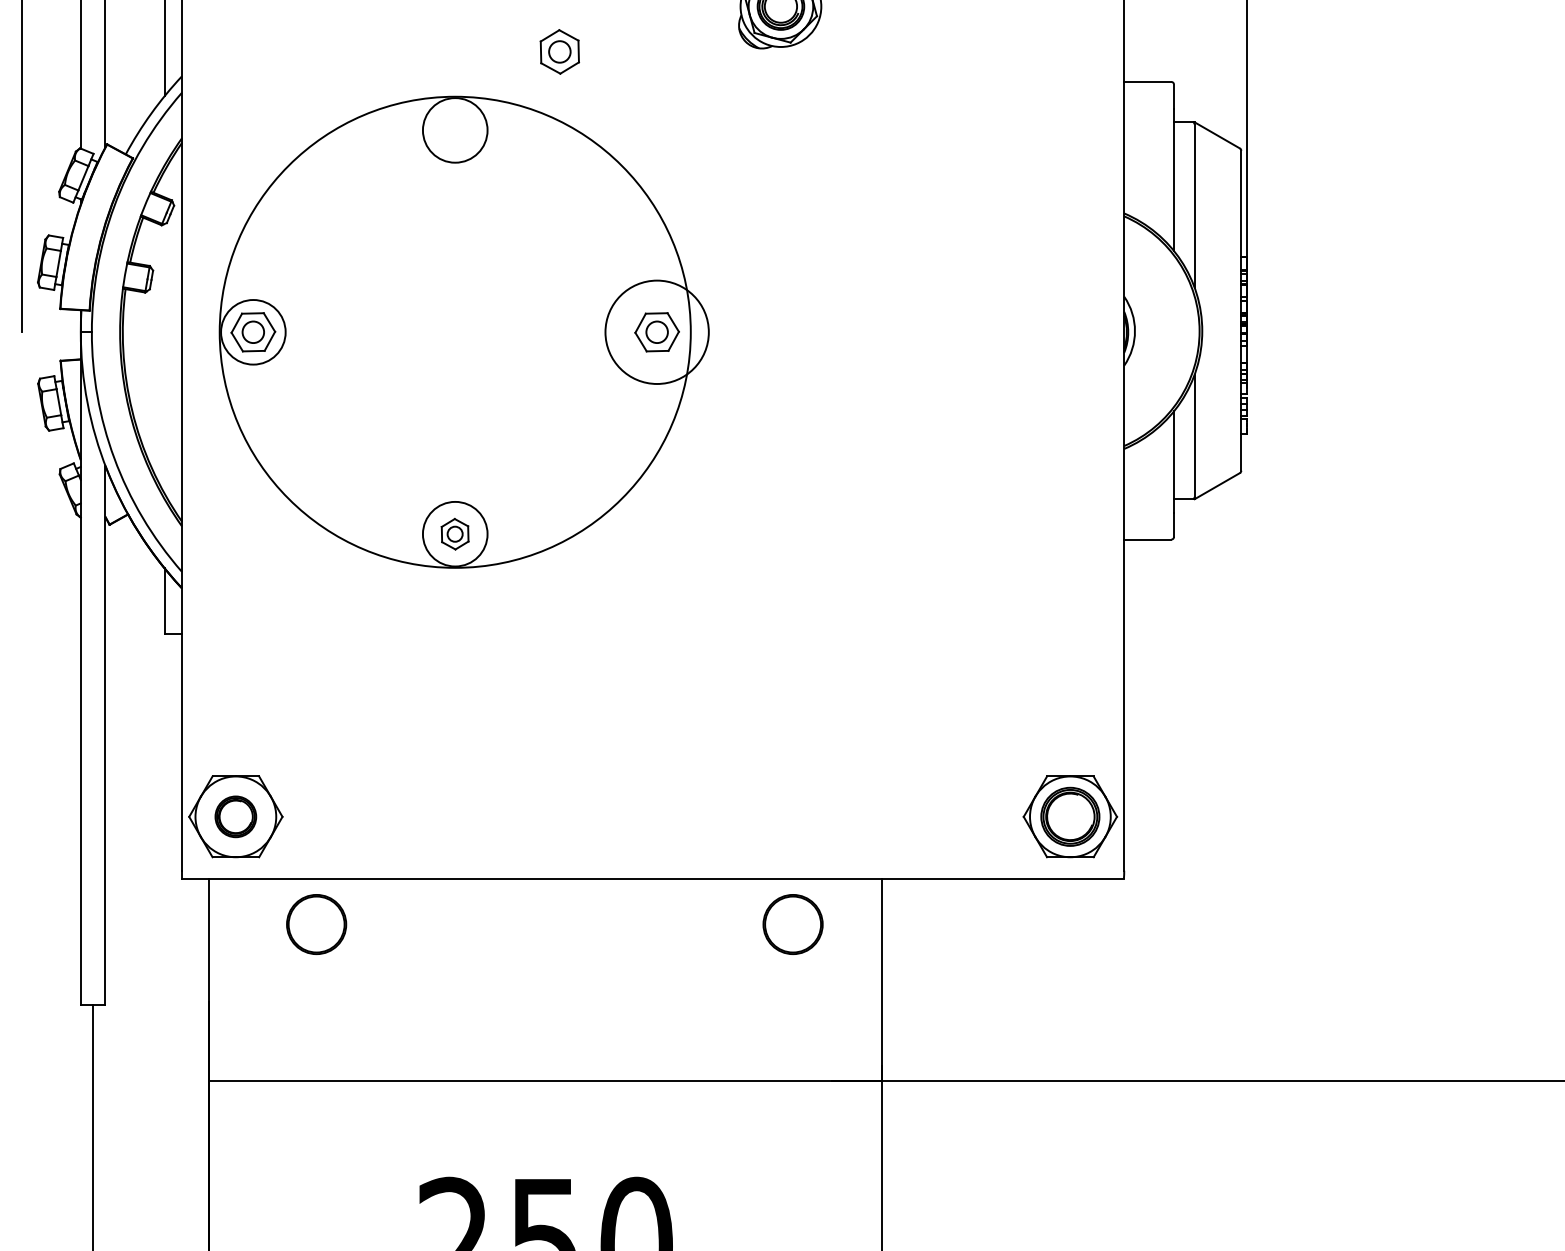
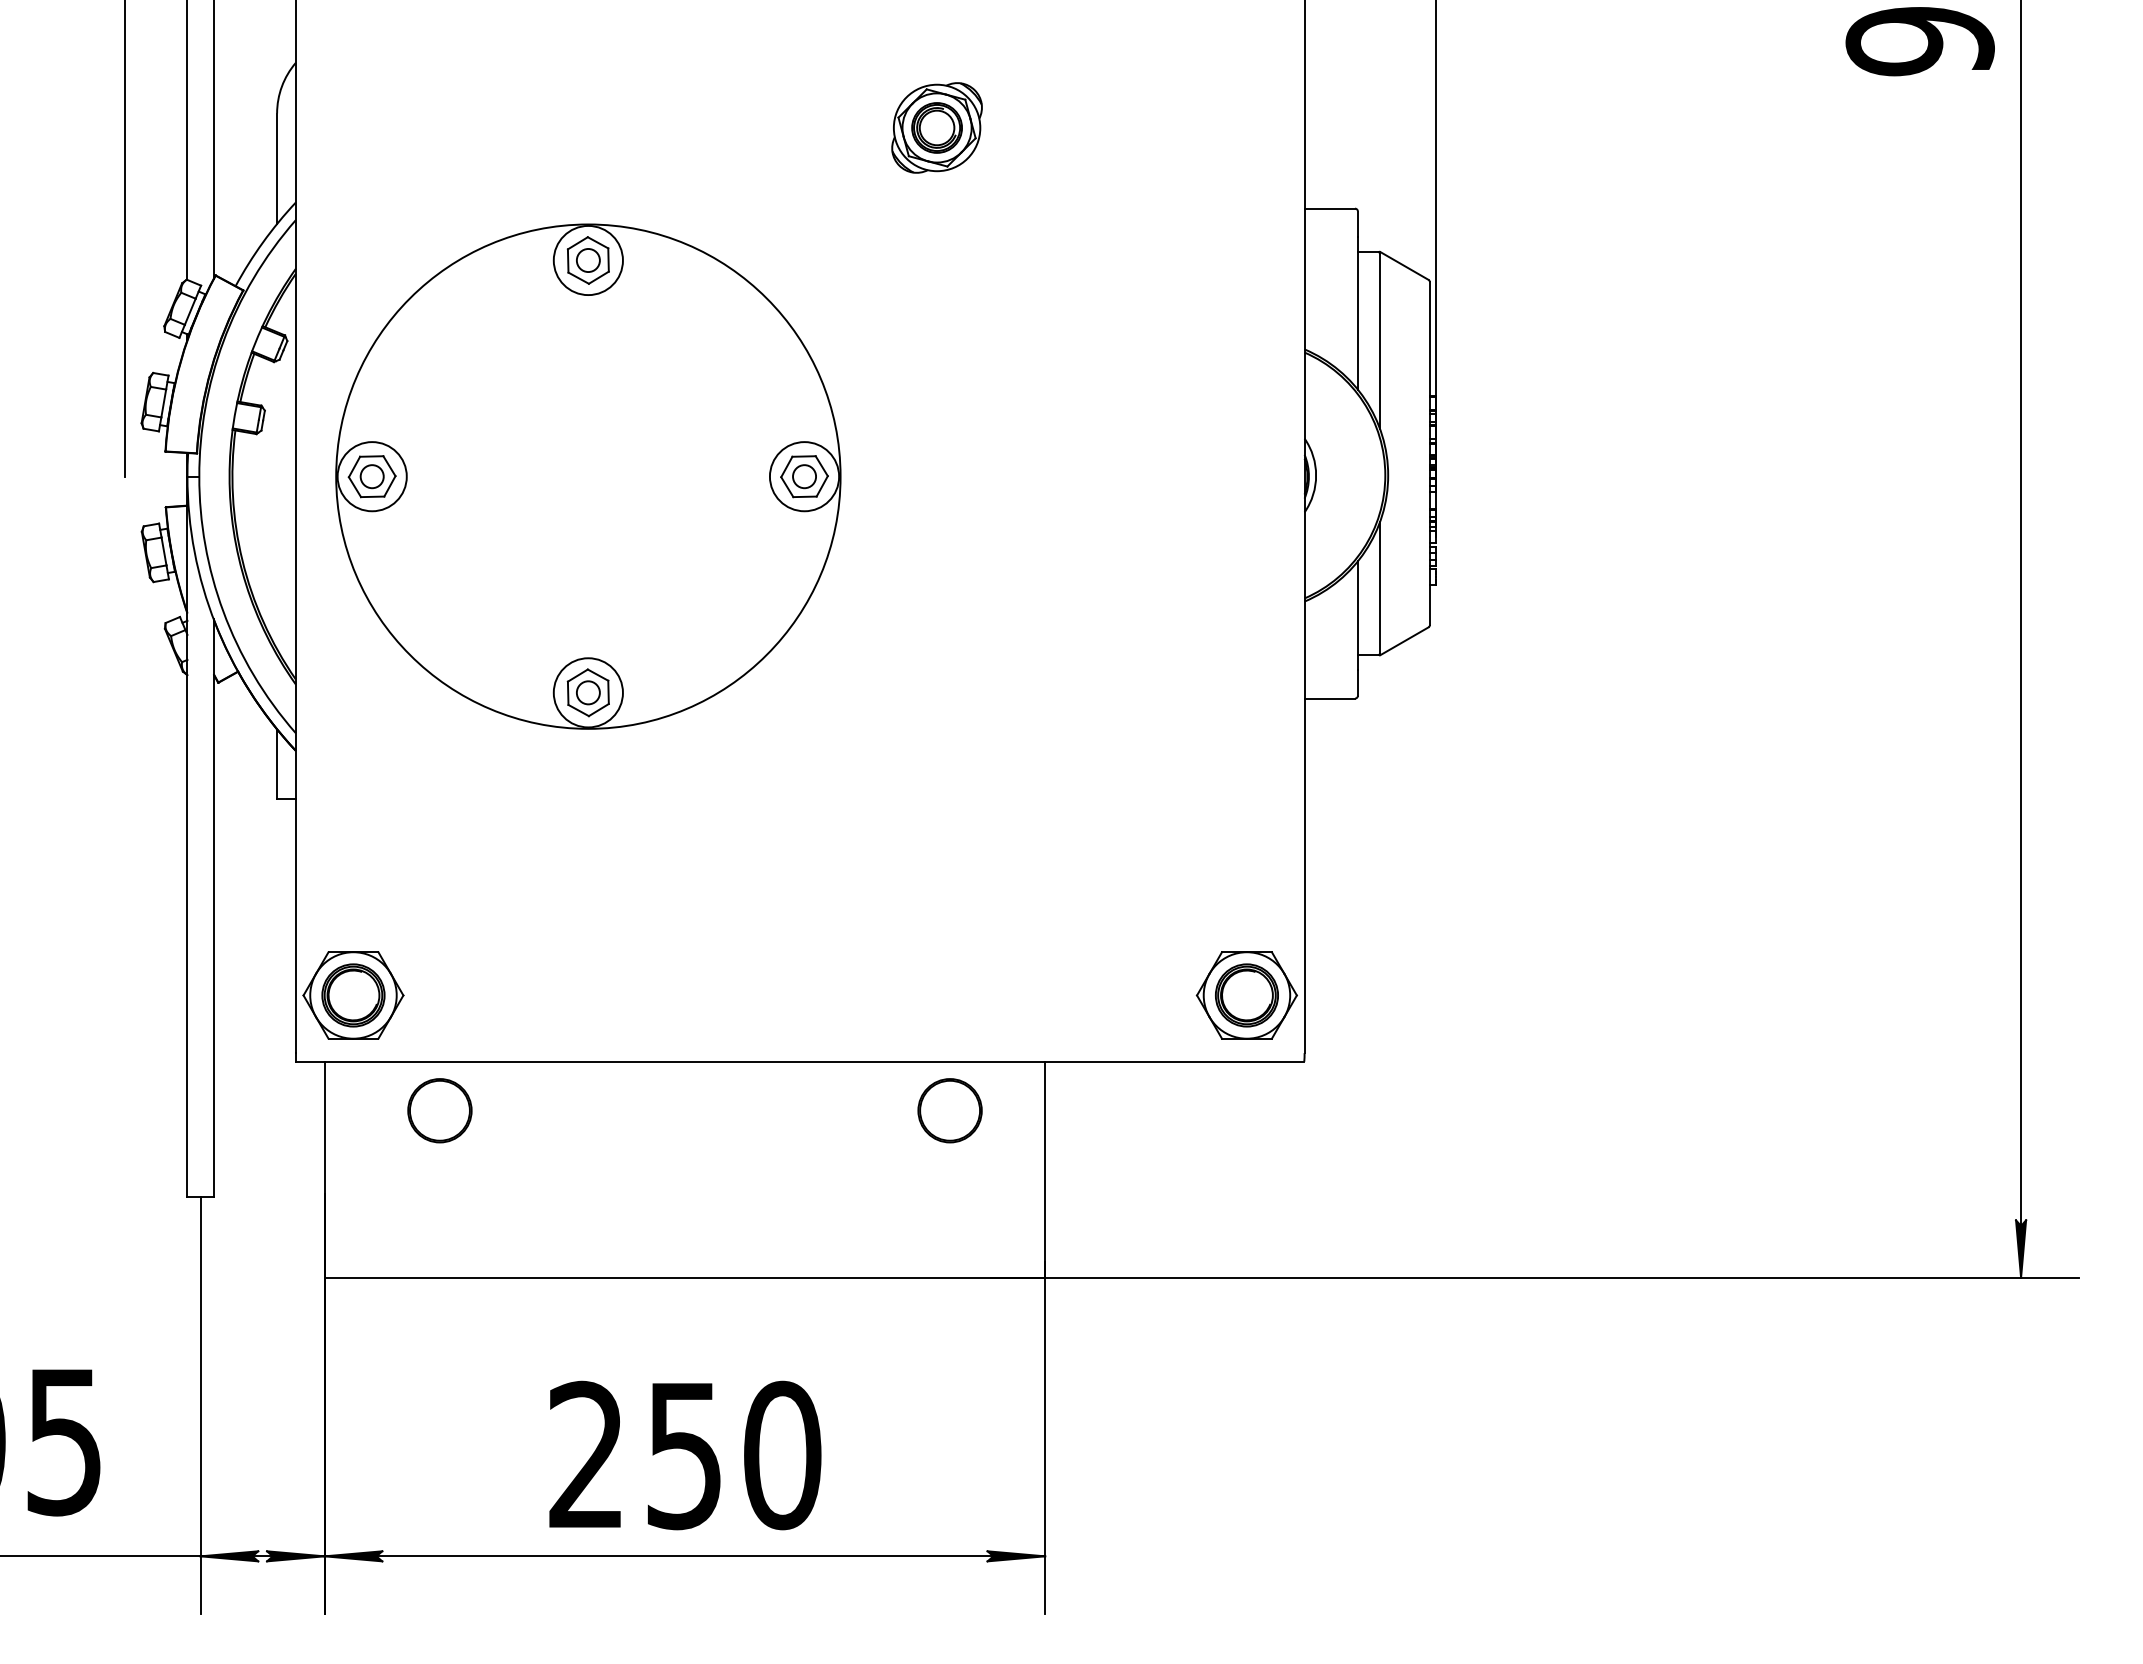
part: (559, 51) -> (587, 260), moved
circle: (657, 332) -> (804, 476), size x0.62
part: (454, 533) -> (587, 692), size x1.43
part: (235, 816) -> (353, 995), size x1.43

